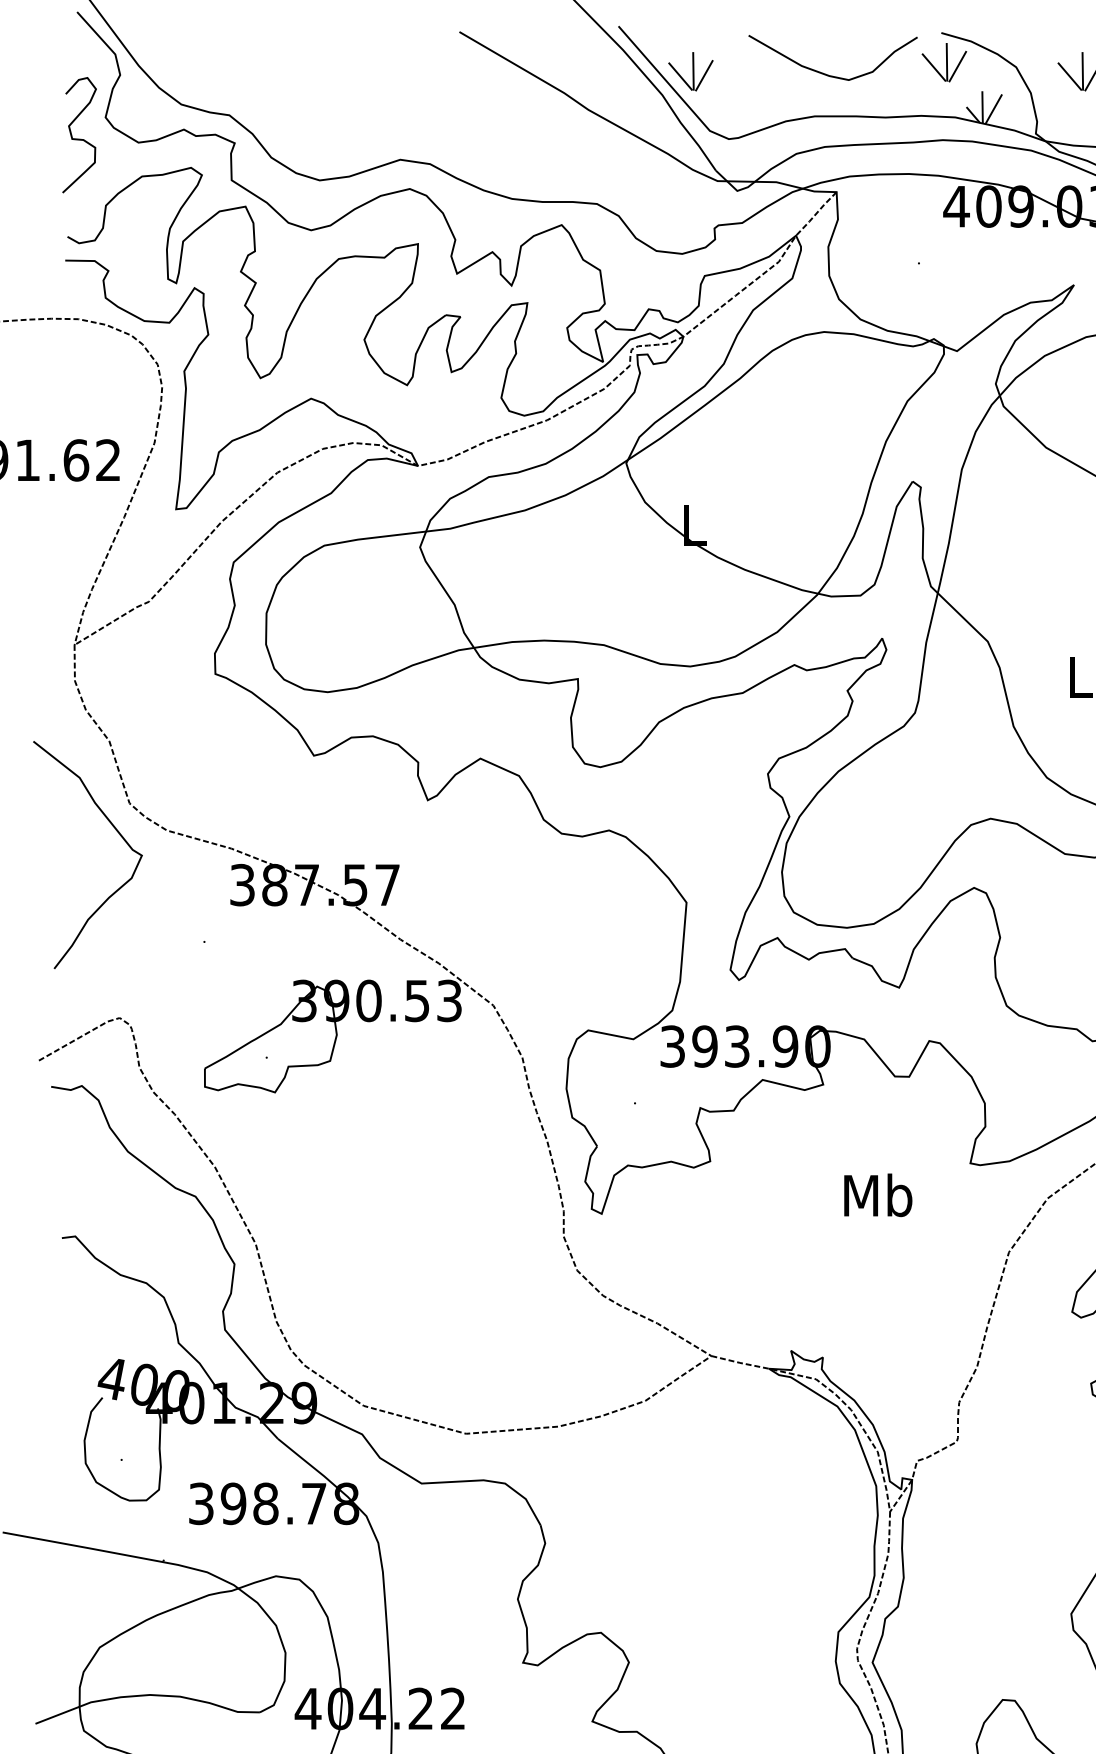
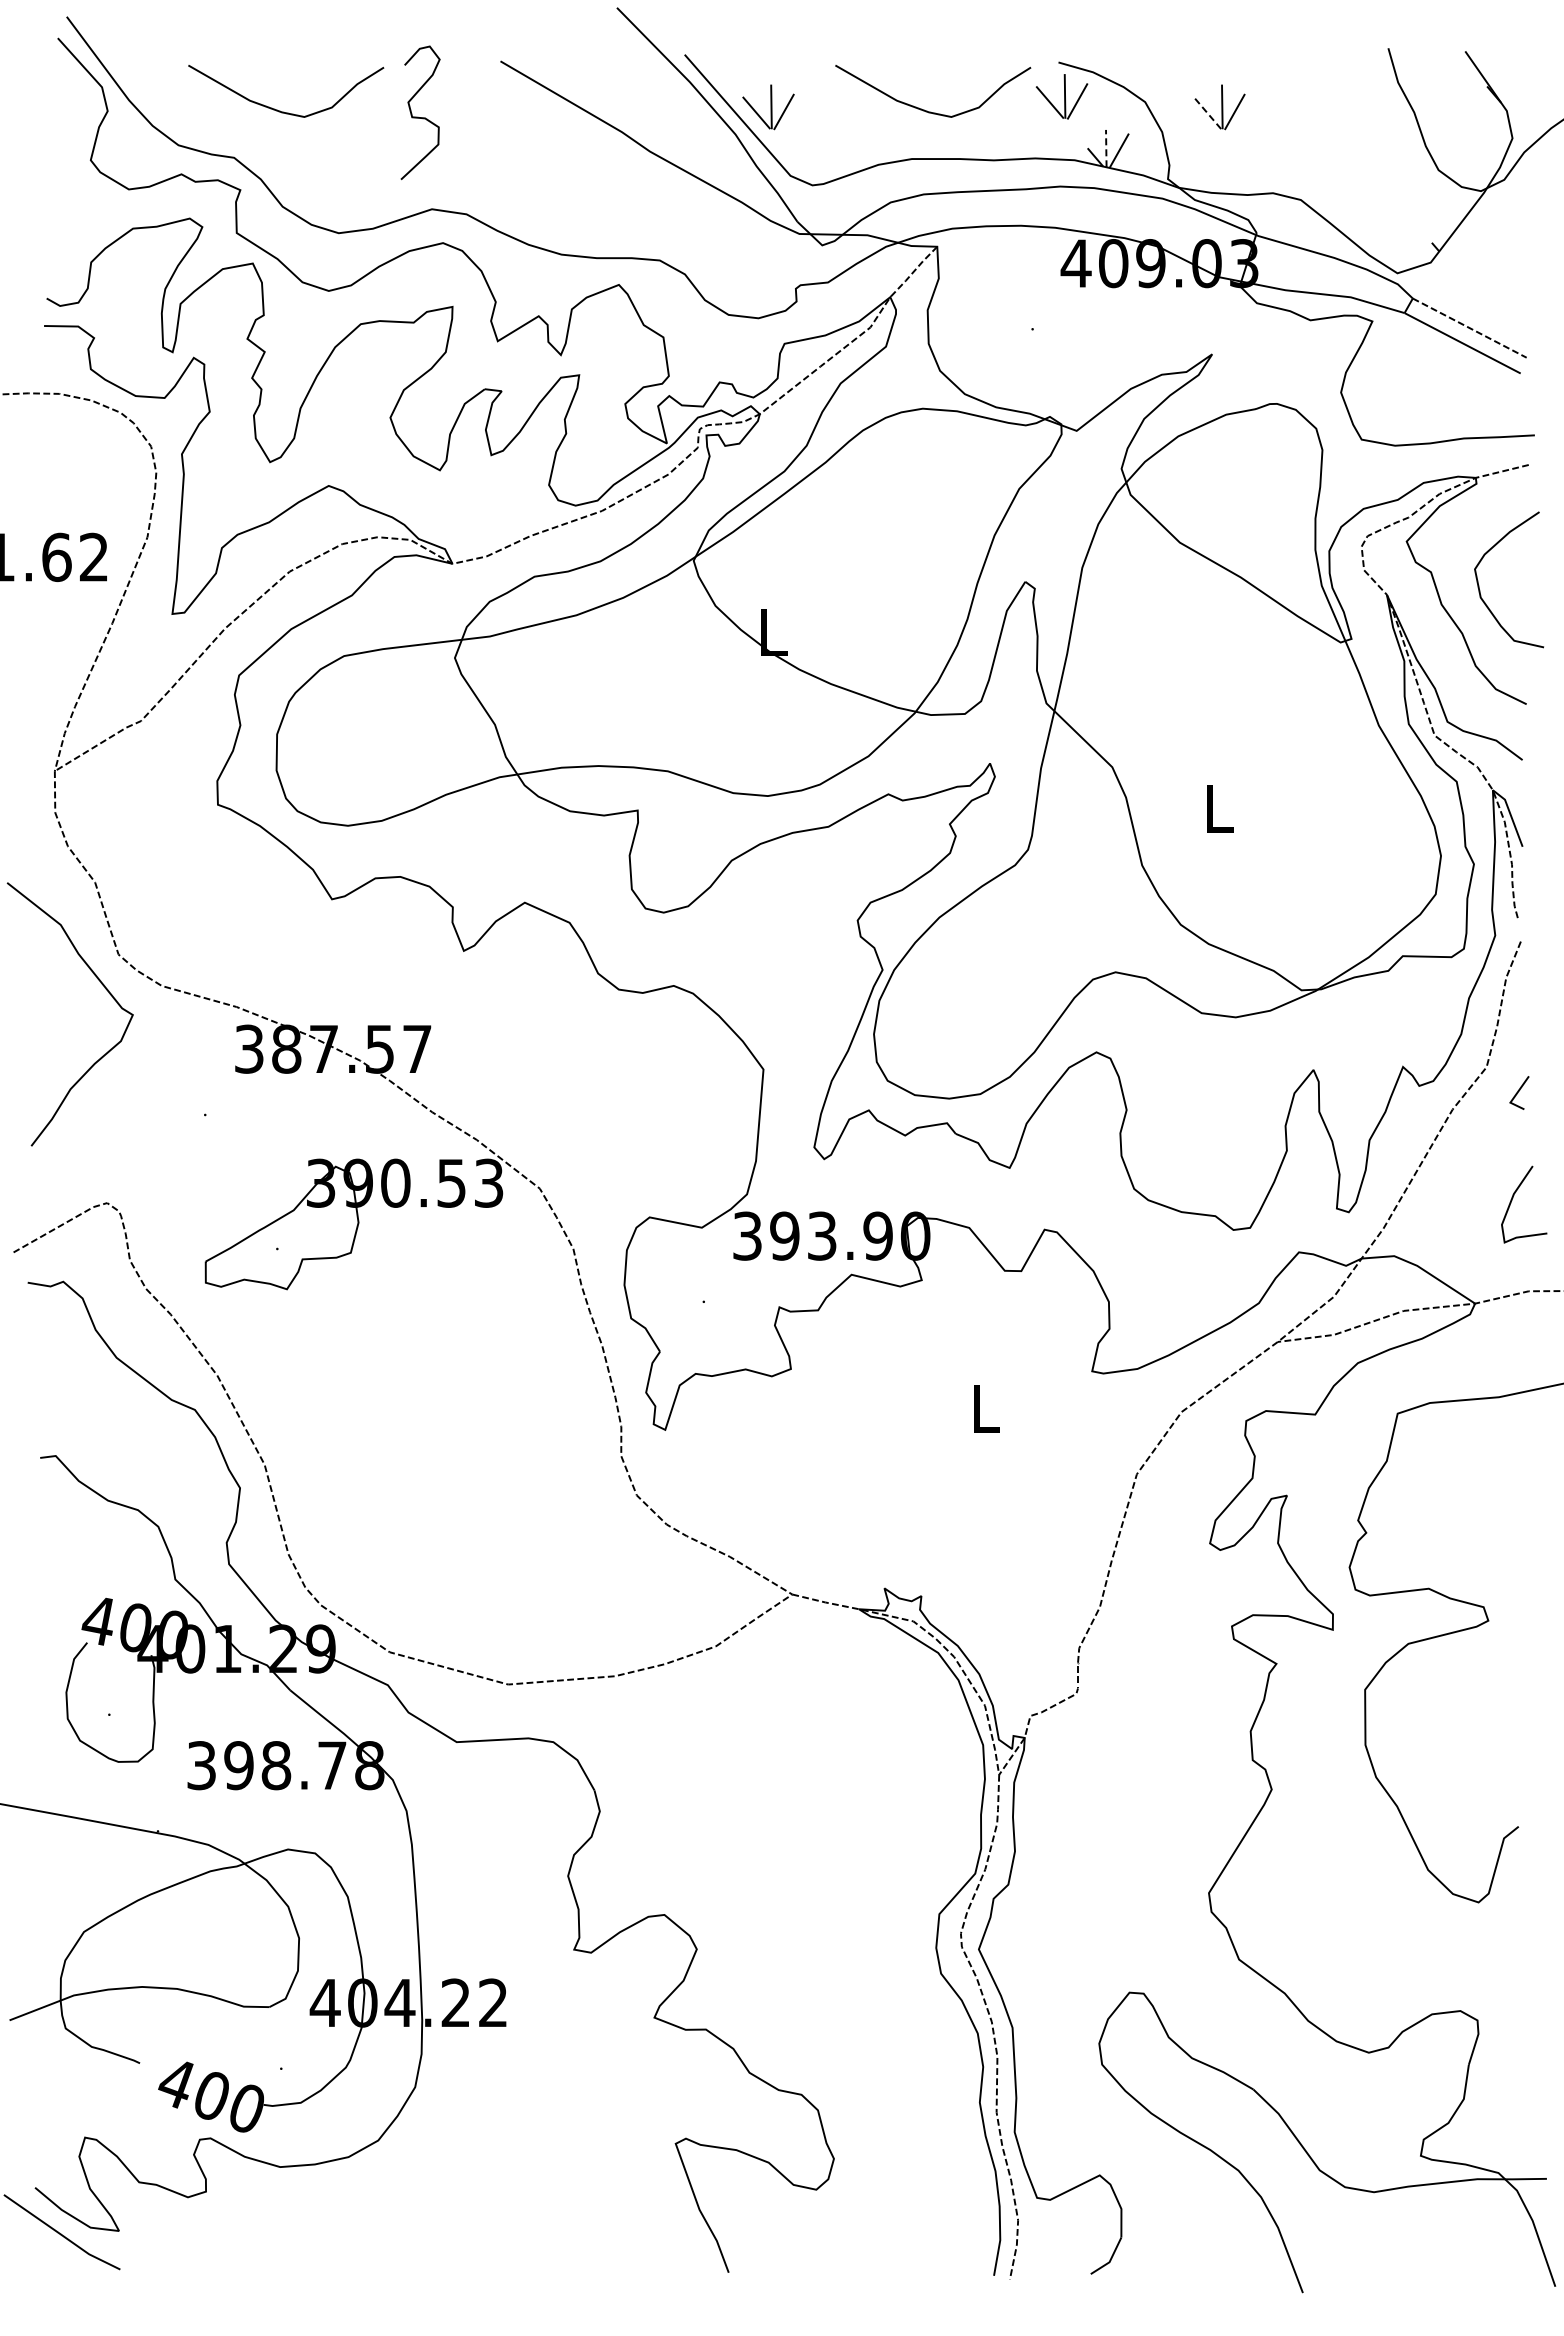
curve: (269, 74) -> (280, 110), added
line: (1070, 76) -> (1207, 112), solid -> dashed
line: (982, 107) -> (1106, 148), solid -> dashed
curve: (77, 138) -> (418, 116), moved
text: (878, 1195) -> (985, 1408), Mb -> L

